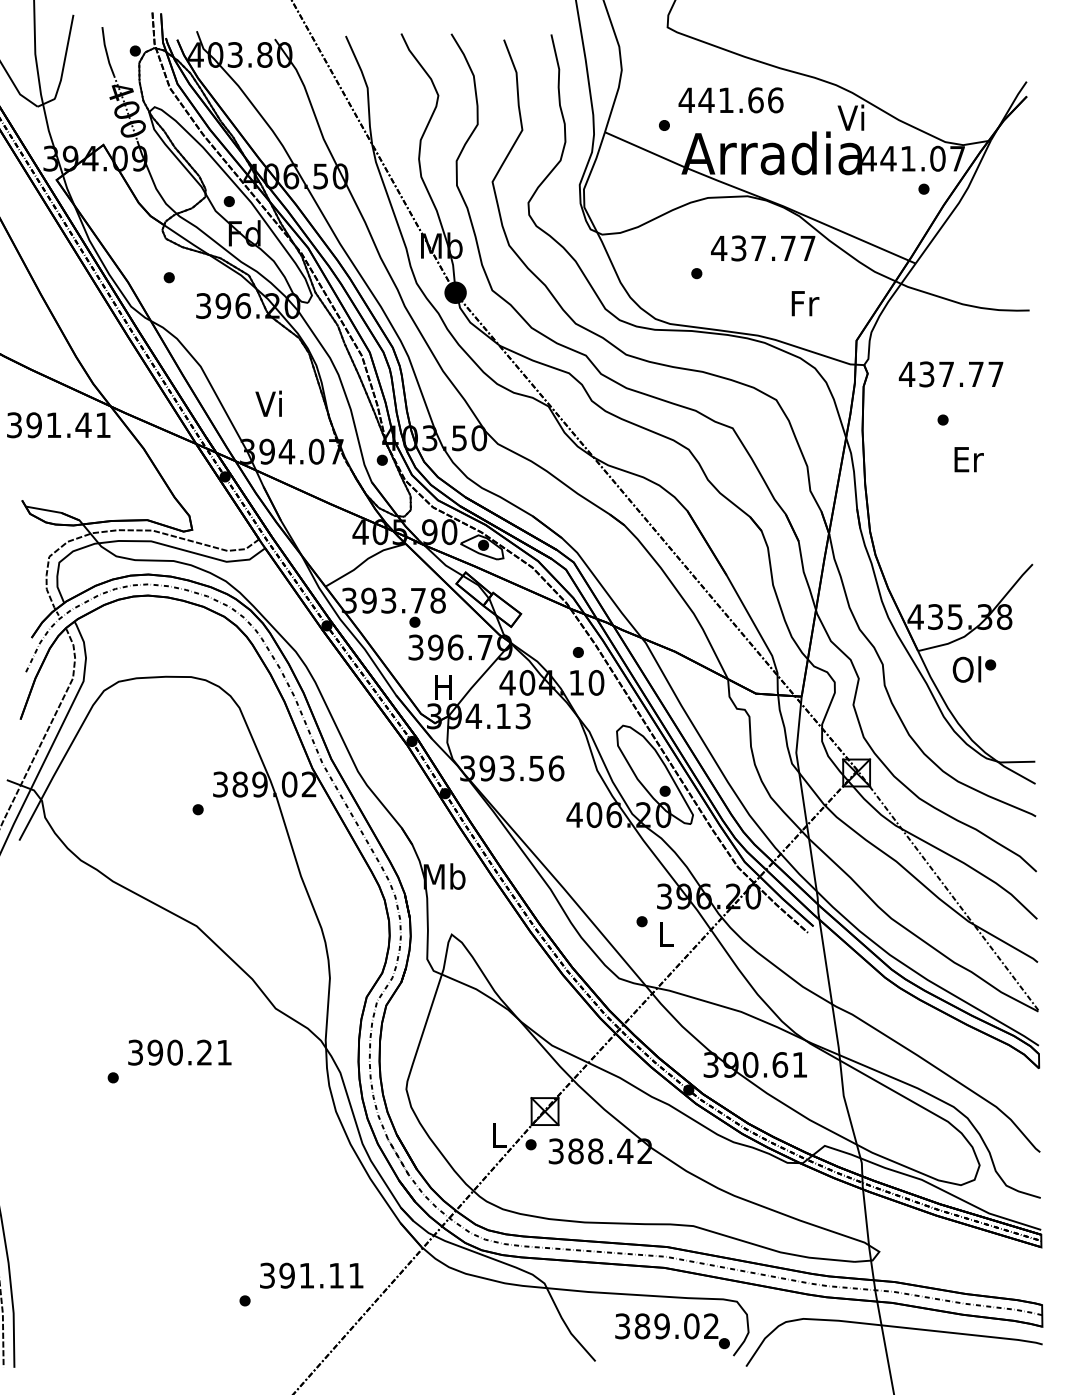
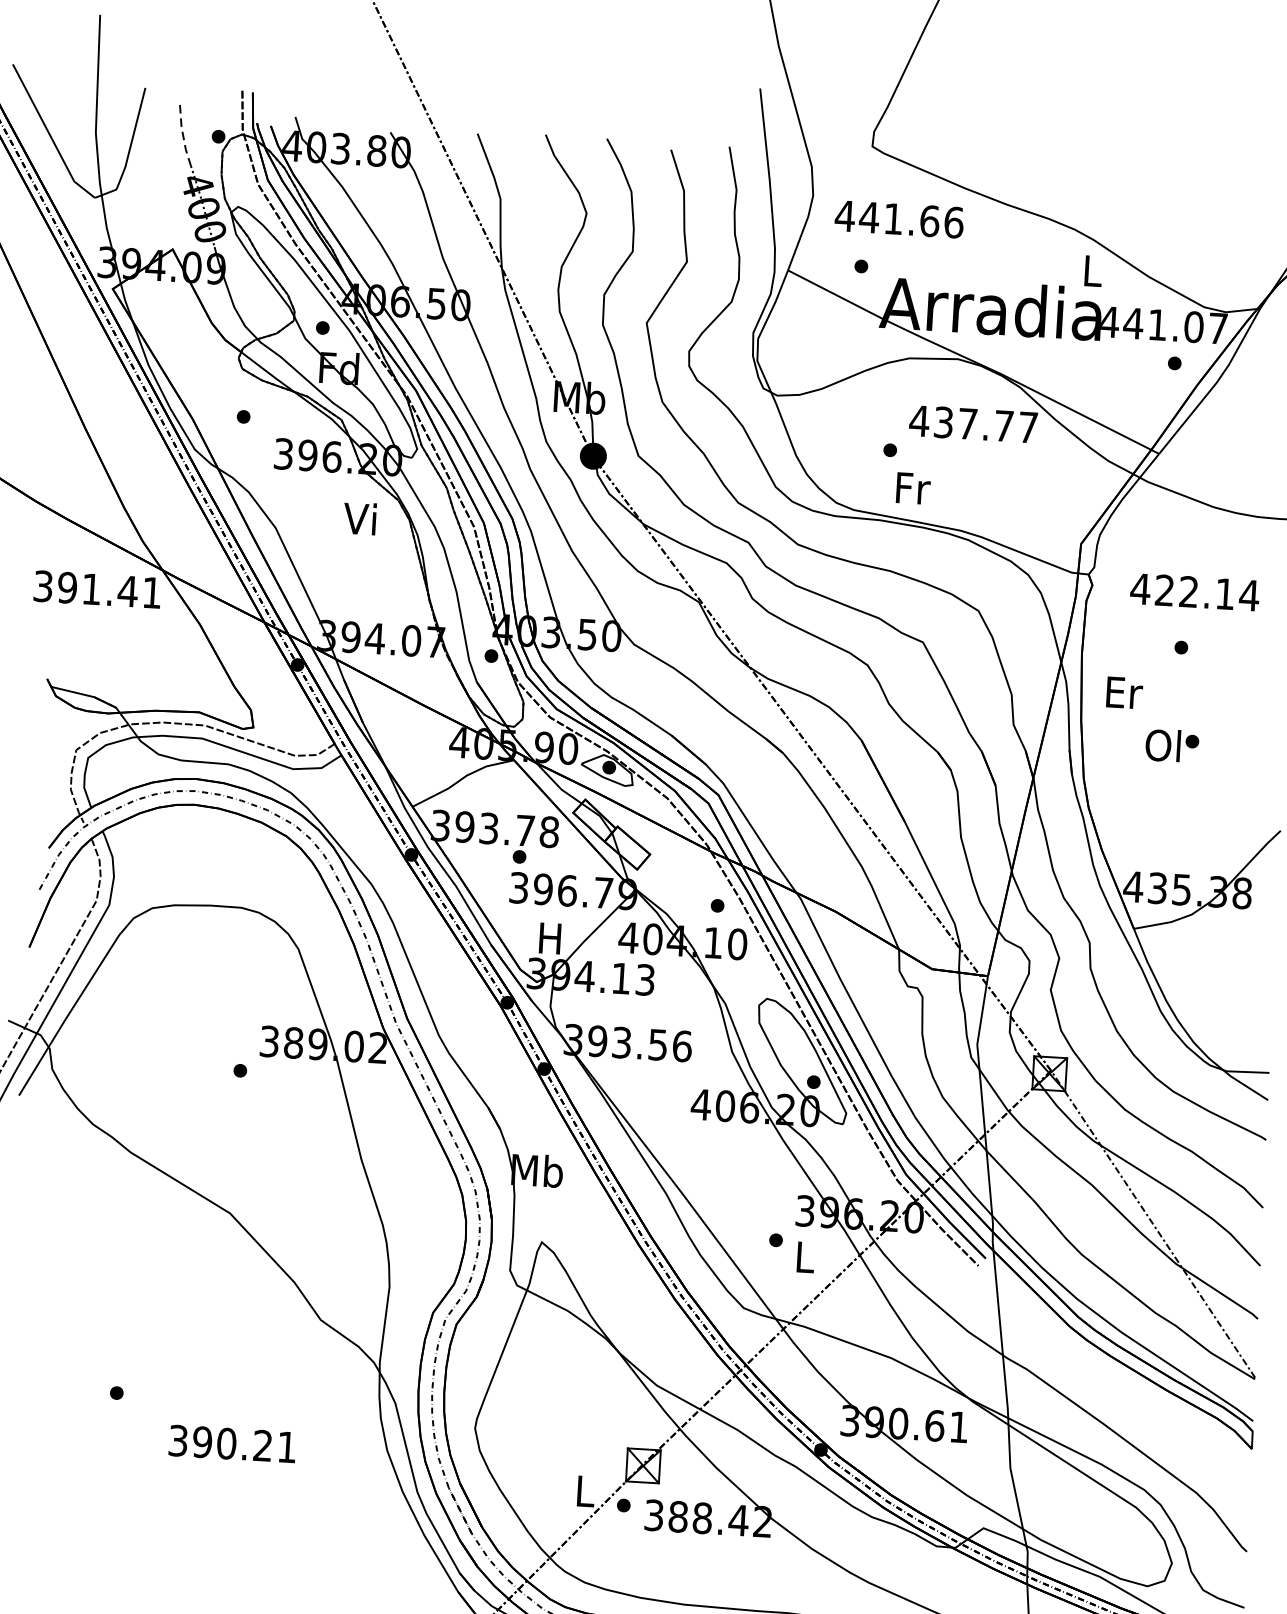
line: (106, 52) -> (183, 136), solid -> dashed
text: (730, 100) -> (898, 219), moved
text: (850, 117) -> (1089, 270), Vi -> L
text: (805, 303) -> (913, 488), moved
text: (961, 374) -> (1207, 593), 437.77 -> 422.14
text: (268, 403) -> (359, 518), moved
text: (968, 459) -> (1123, 692), moved
text: (974, 669) -> (1172, 745), moved
text: (179, 1052) -> (232, 1443), moved

